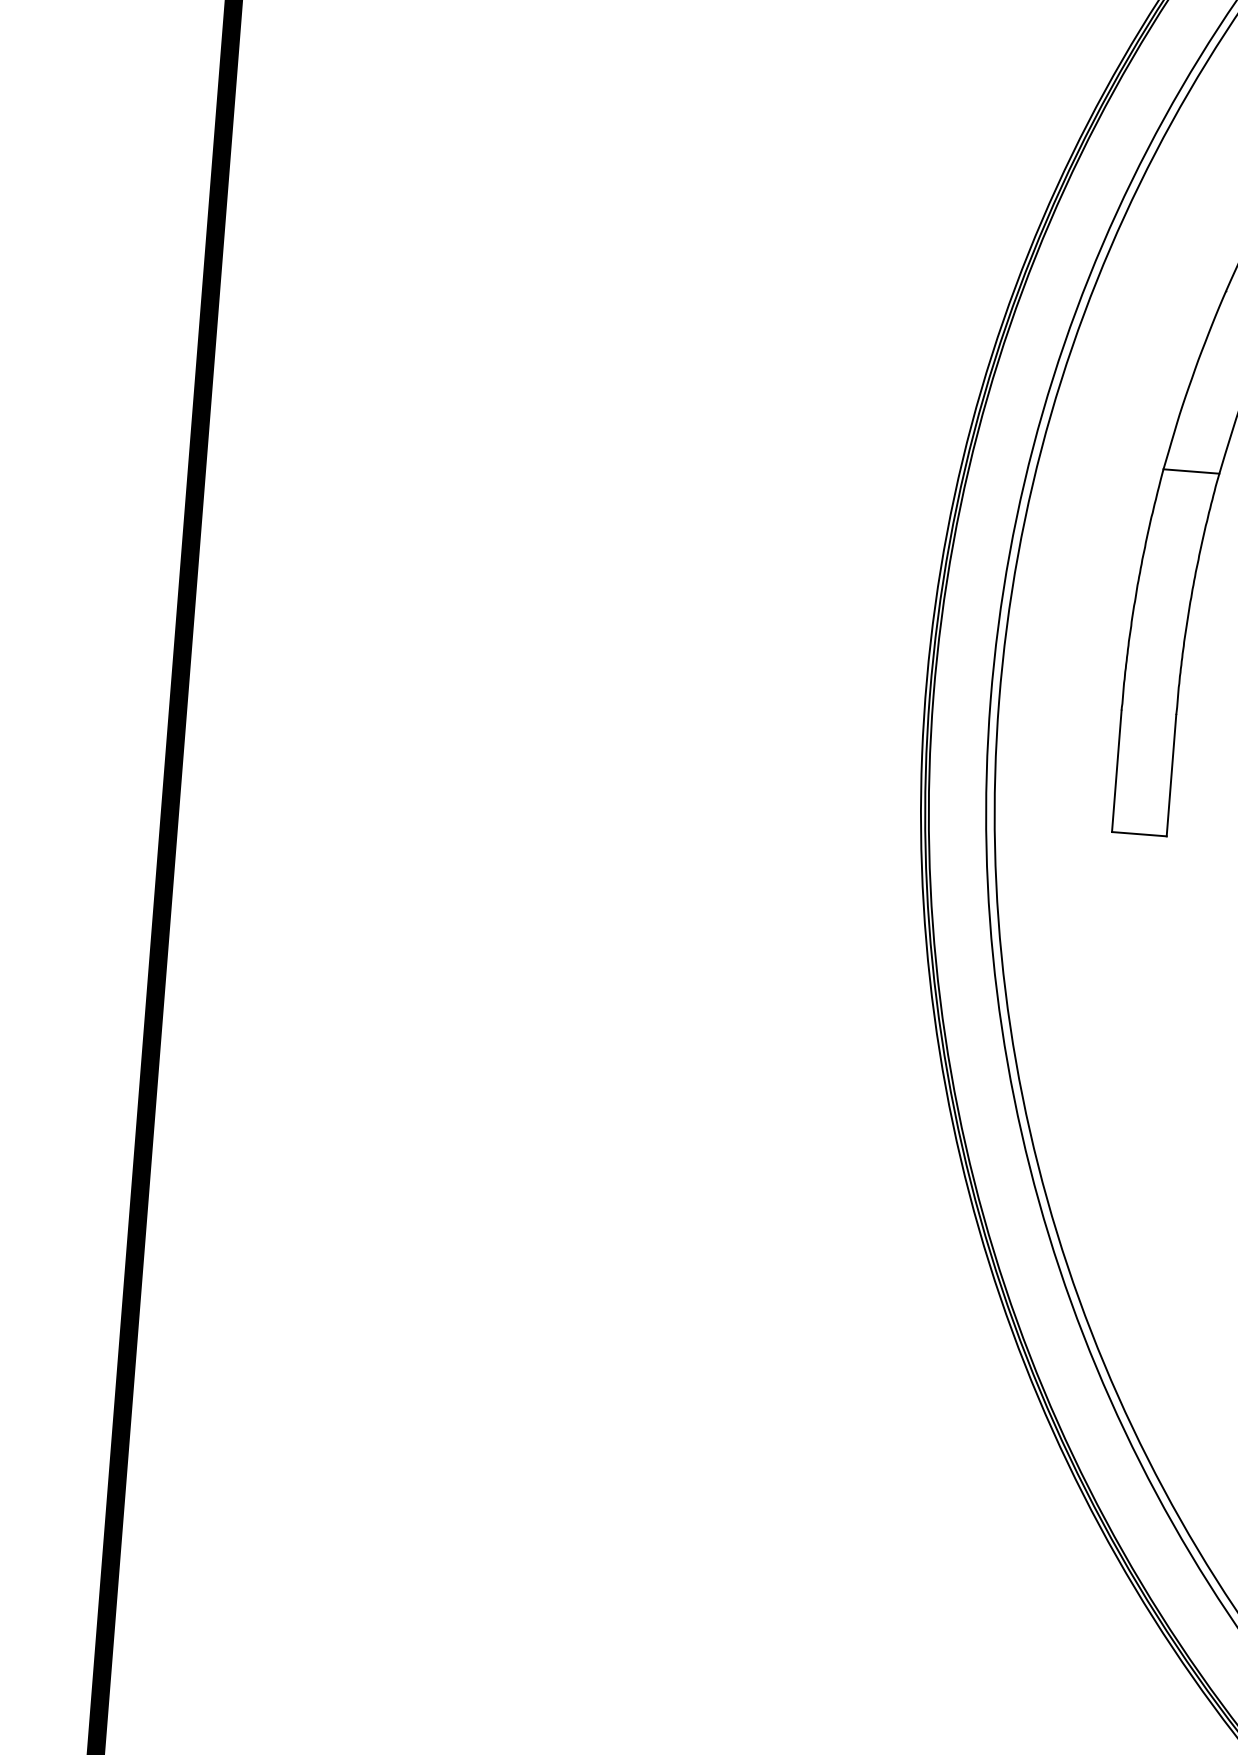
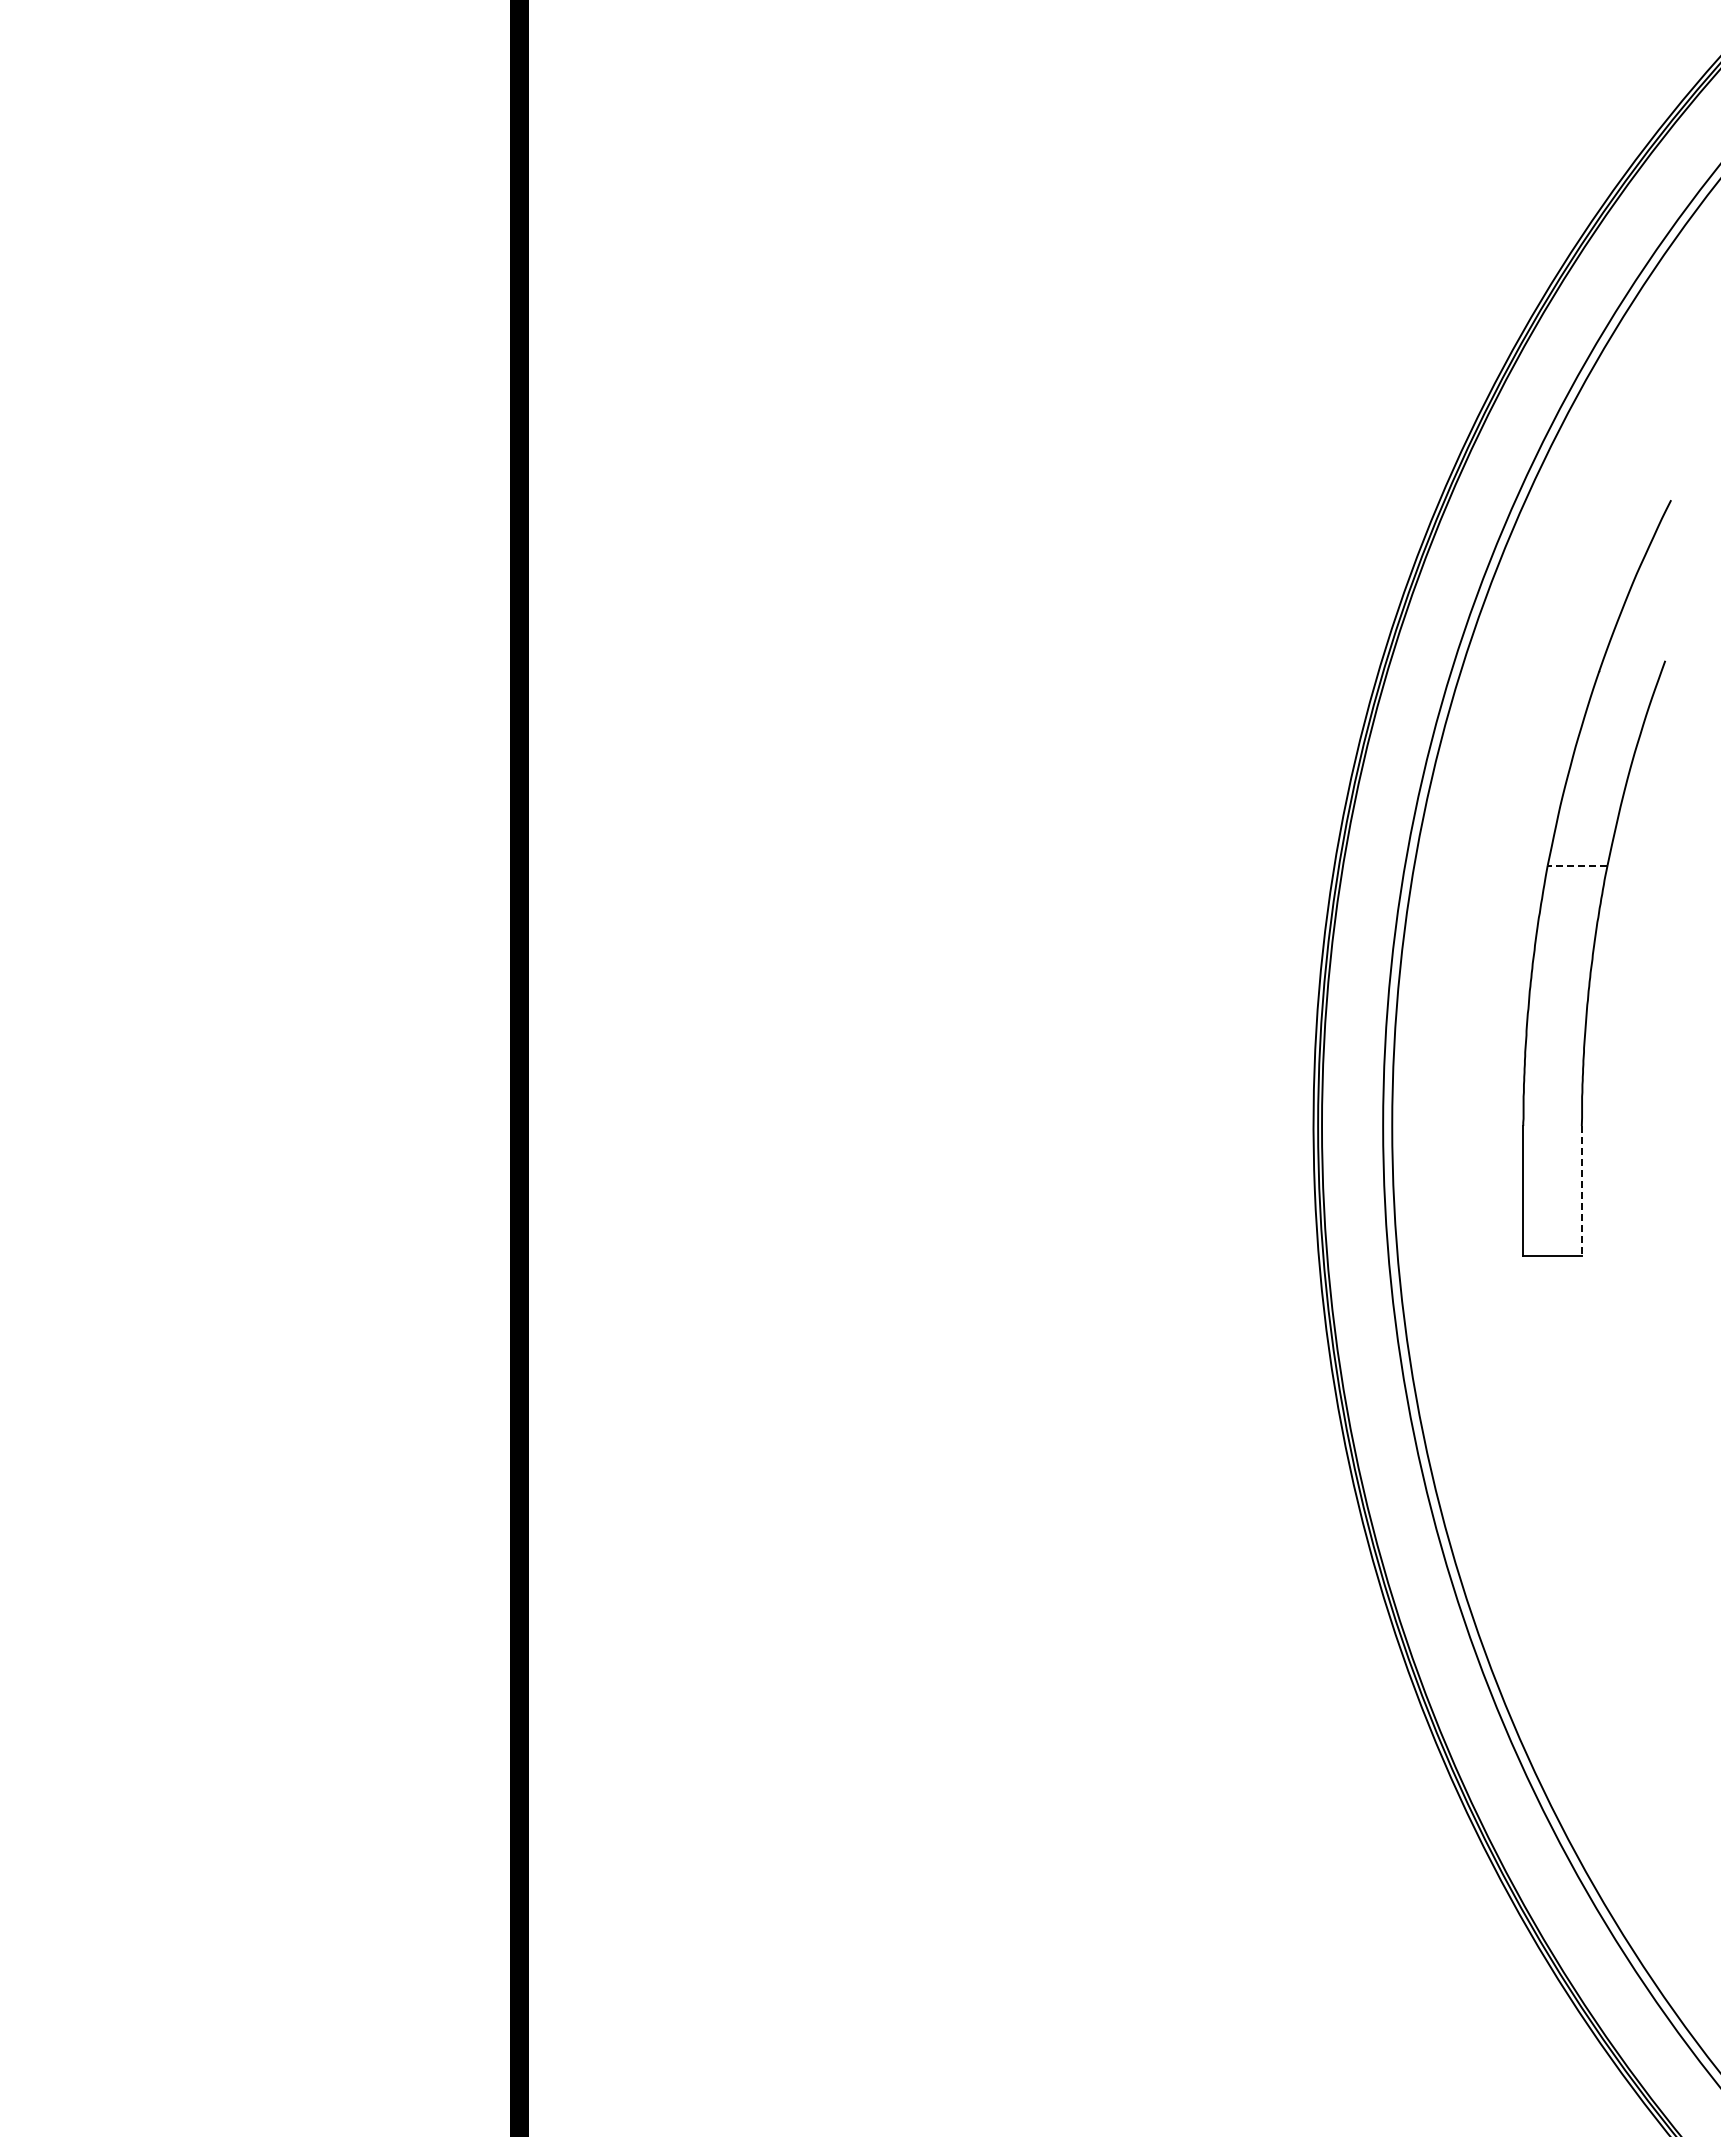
line: (1191, 471) -> (1577, 865), solid -> dashed
line: (1171, 776) -> (1581, 1191), solid -> dashed

